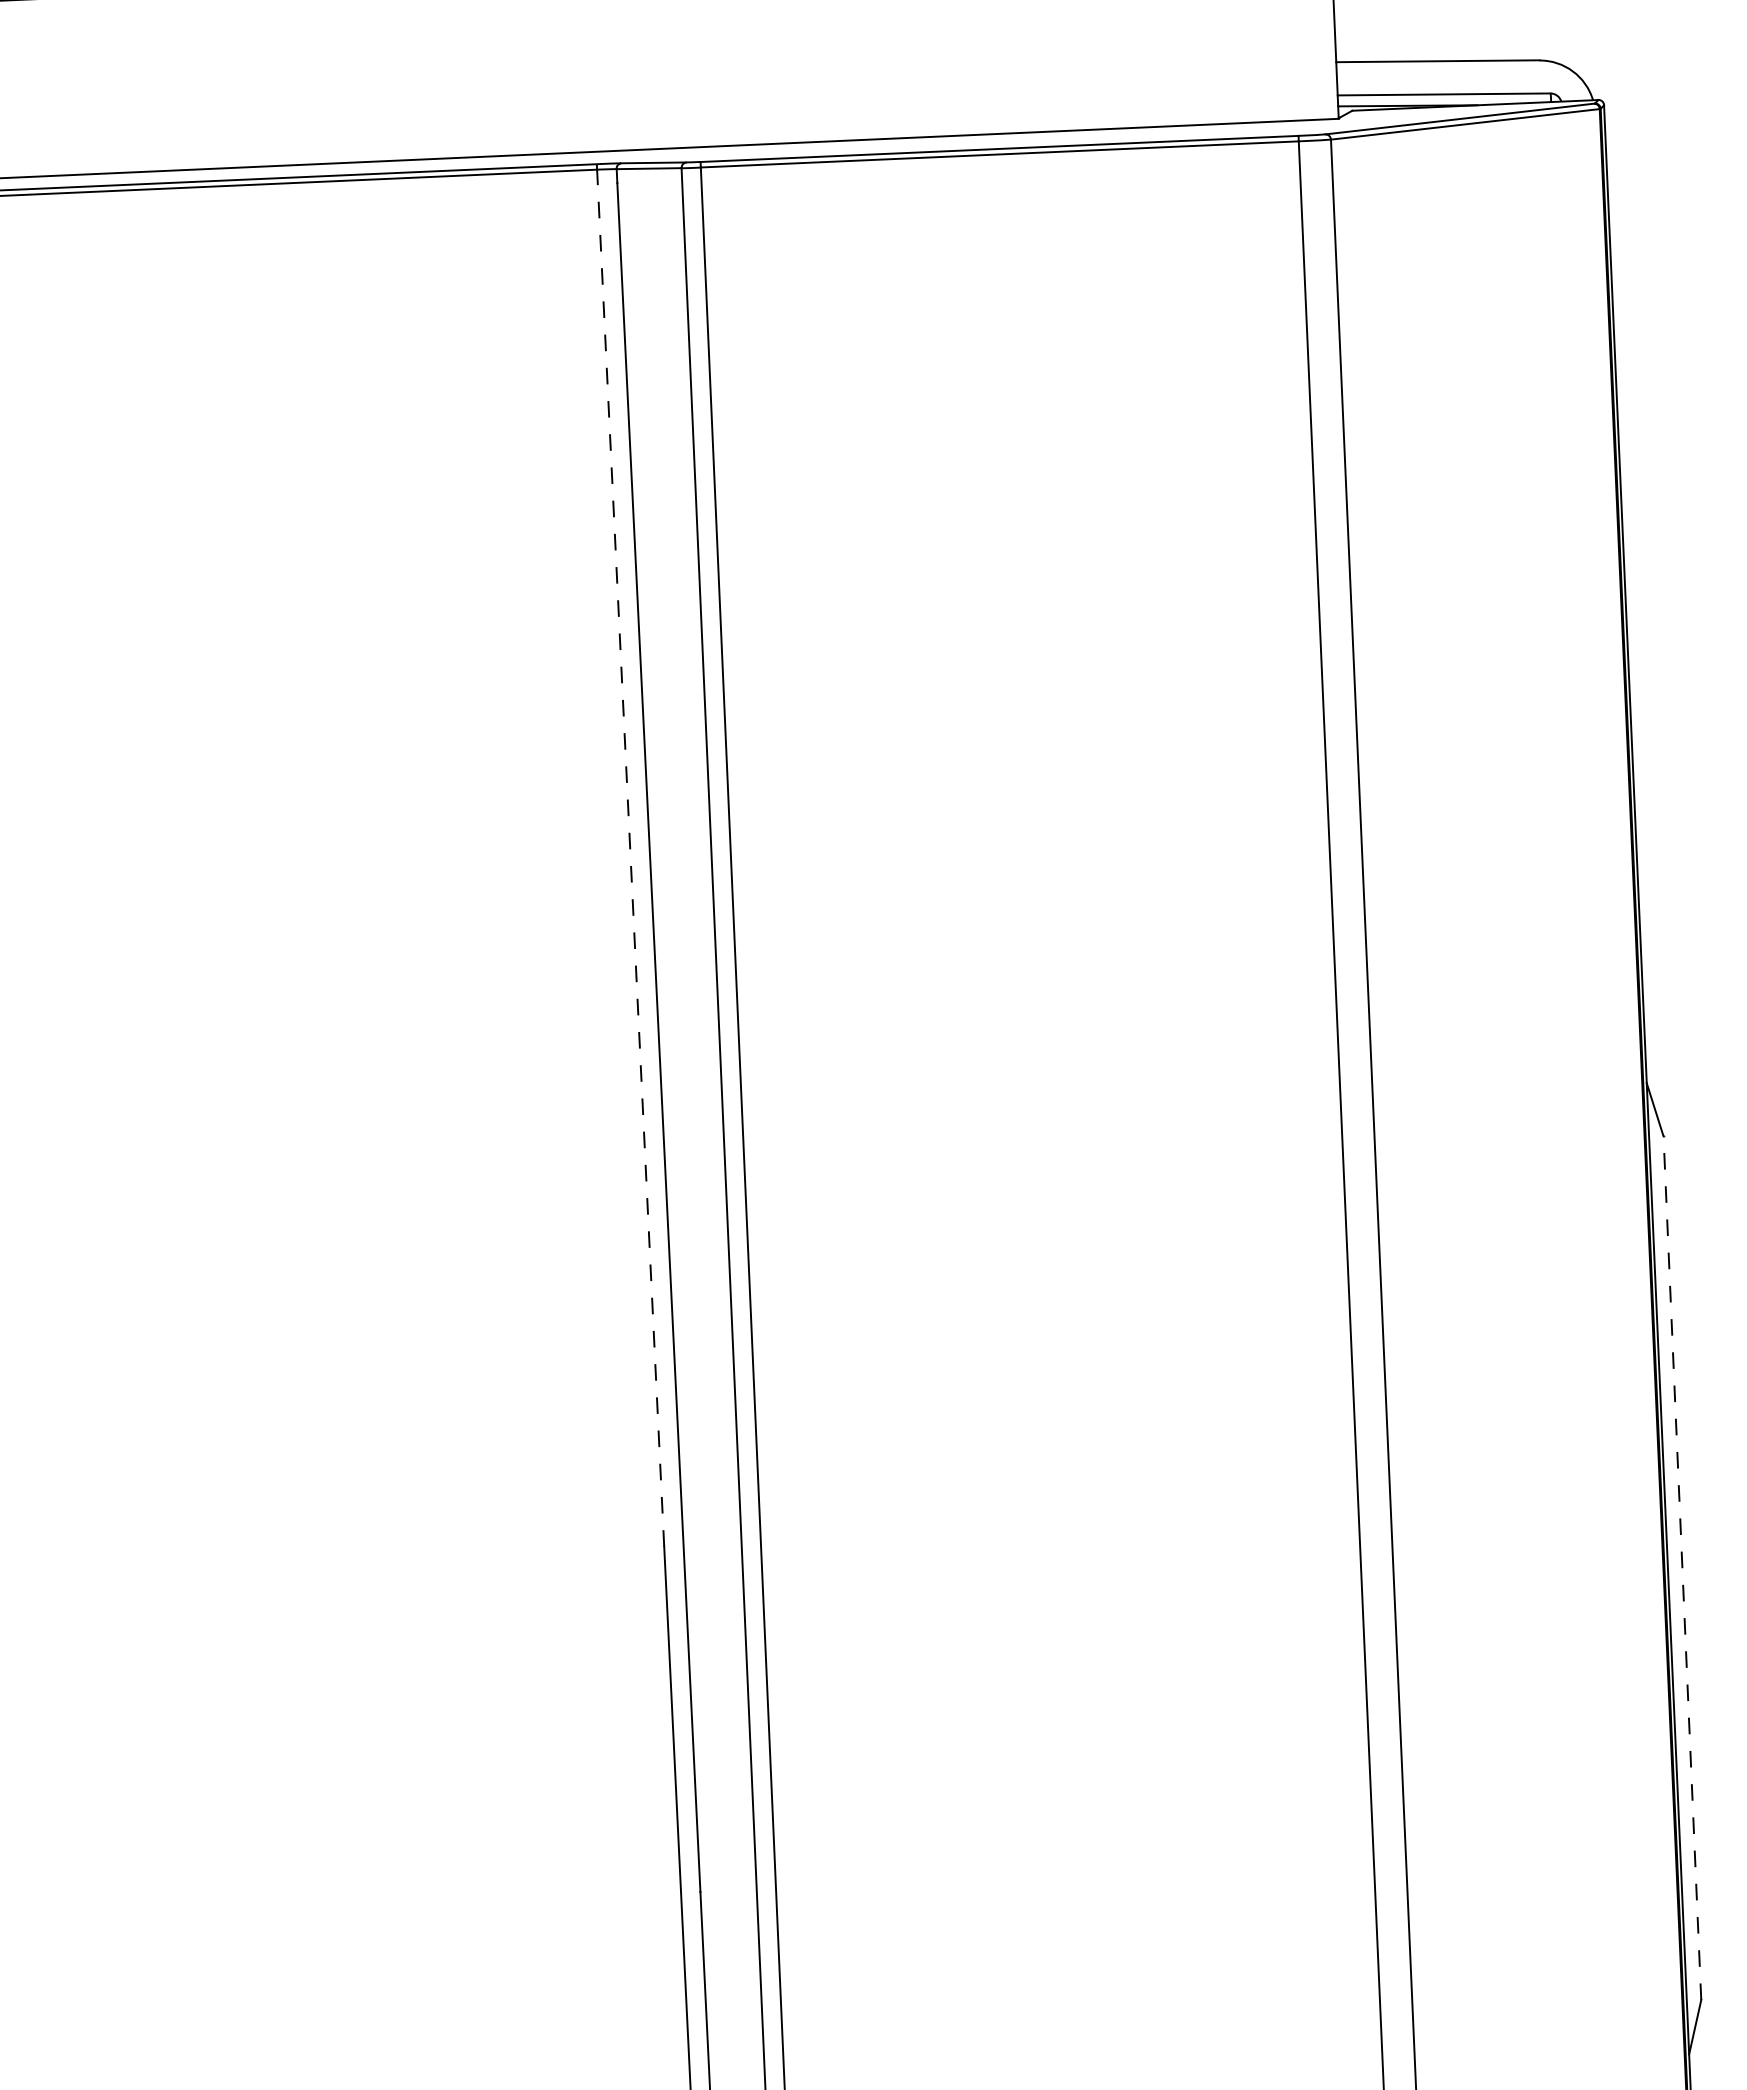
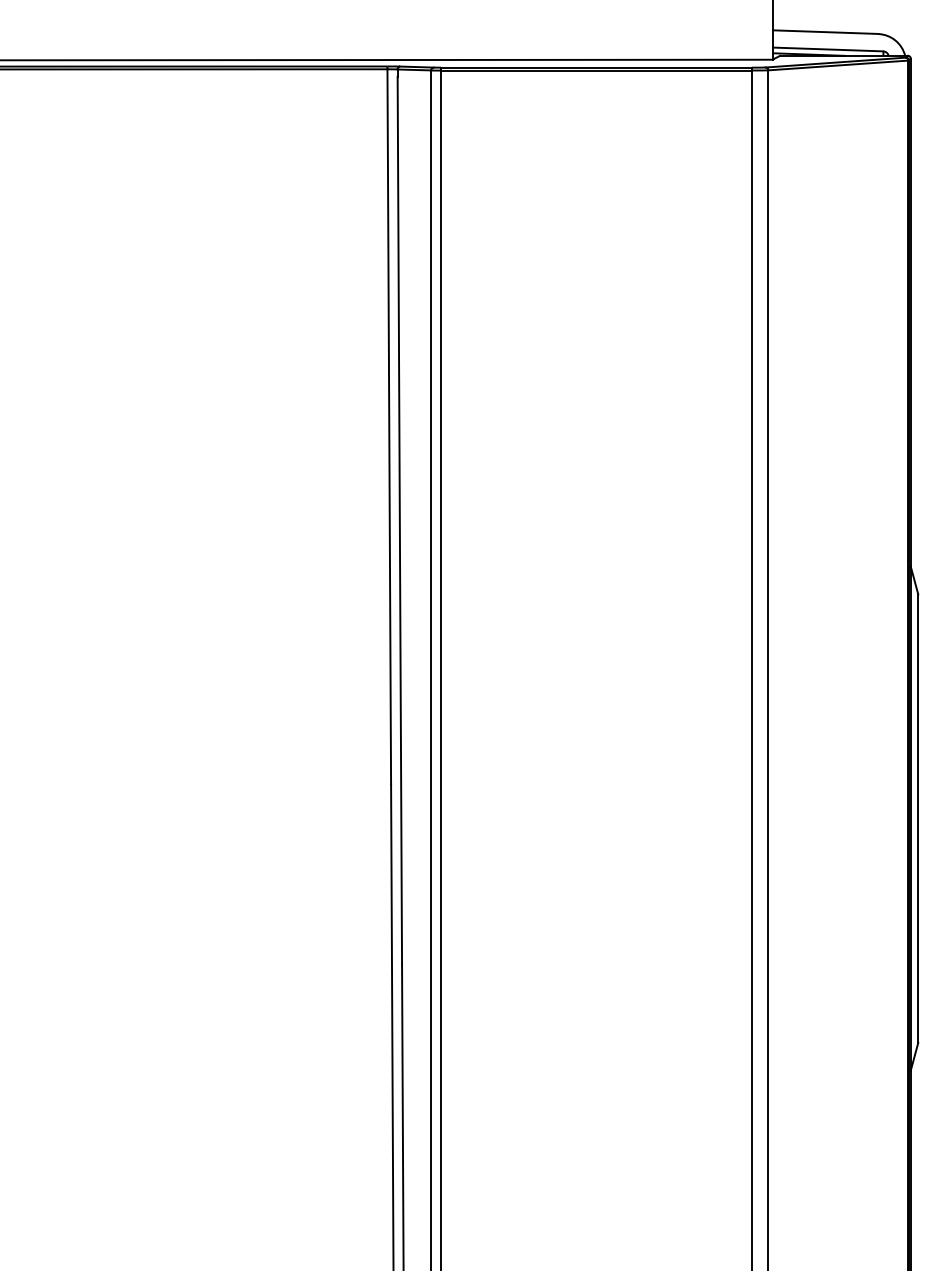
line: (631, 857) -> (389, 426), dashed -> solid
line: (1682, 1567) -> (918, 818), dashed -> solid

